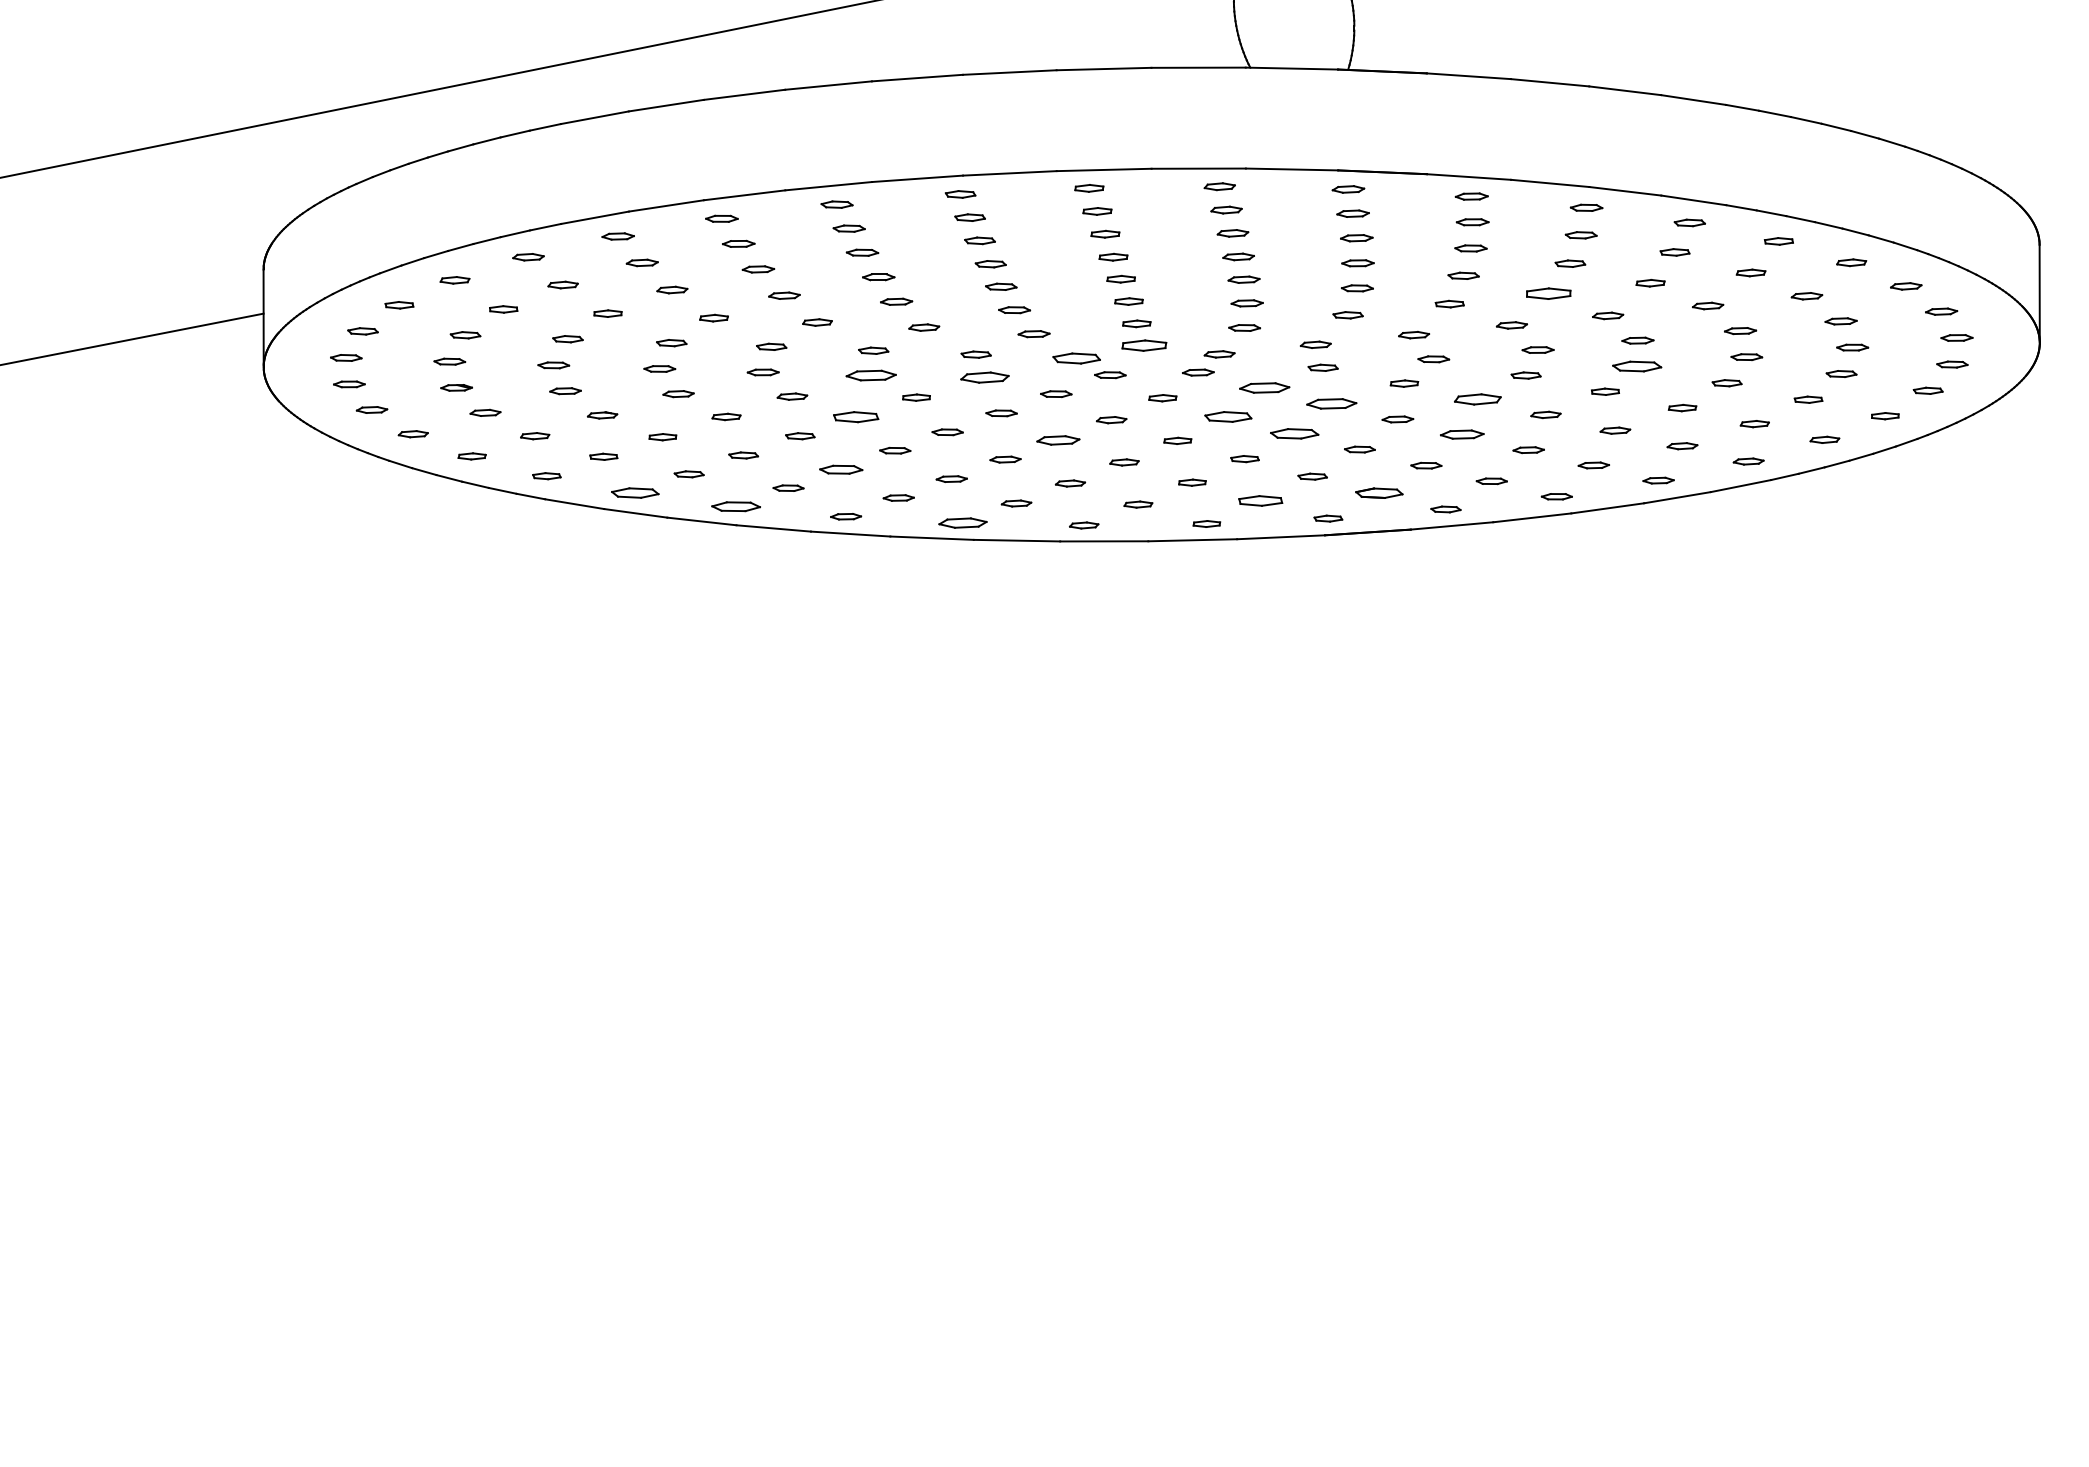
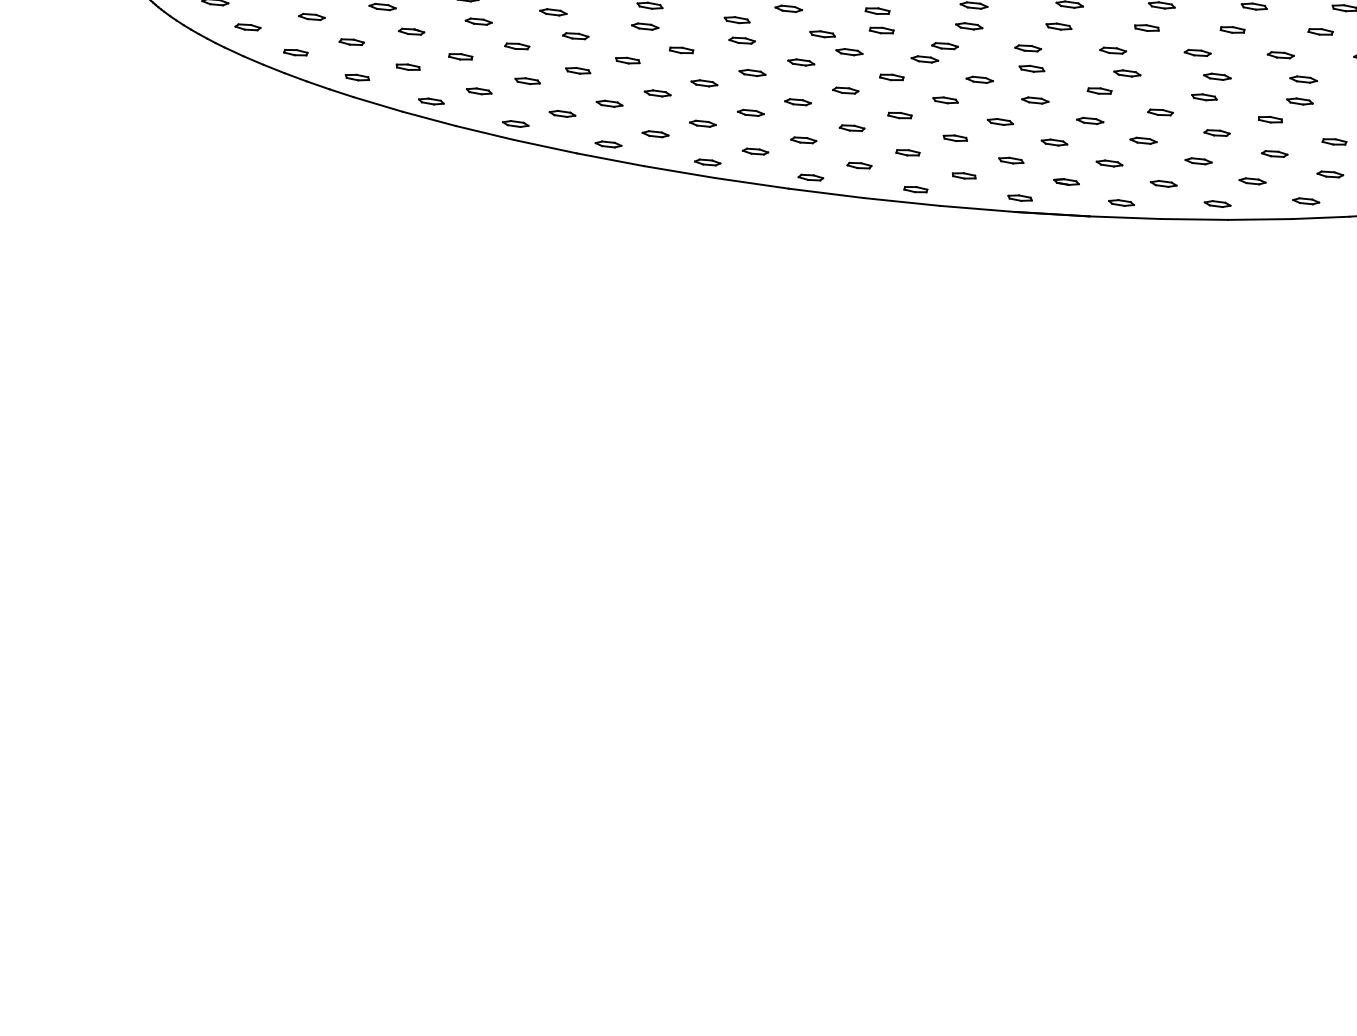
part: (1548, 293) -> (1232, 29), size x0.62
part: (1144, 345) -> (881, 30), size x0.62
part: (1076, 358) -> (822, 34), size x0.62
part: (1636, 366) -> (1299, 101), size x0.62
part: (870, 375) -> (644, 26), size x0.62
part: (984, 377) -> (741, 40), size x0.62
part: (1264, 388) -> (979, 80), size x0.62
part: (1477, 399) -> (1160, 112), size x0.62
part: (1331, 403) -> (1035, 100), size x0.62
part: (1227, 416) -> (945, 100), size x0.62
part: (855, 417) -> (627, 60), size x0.62
part: (1294, 433) -> (1000, 121), size x0.62
part: (1462, 434) -> (1143, 140), size x0.71
part: (1058, 440) -> (798, 102), size x0.71
part: (841, 469) -> (609, 103), size x0.71
part: (635, 492) -> (431, 101), size x0.62
part: (1379, 493) -> (1066, 182), size x0.62
part: (1260, 501) -> (964, 176), size x0.62
part: (735, 506) -> (515, 123), size x0.62
part: (962, 522) -> (707, 161), size x0.62

